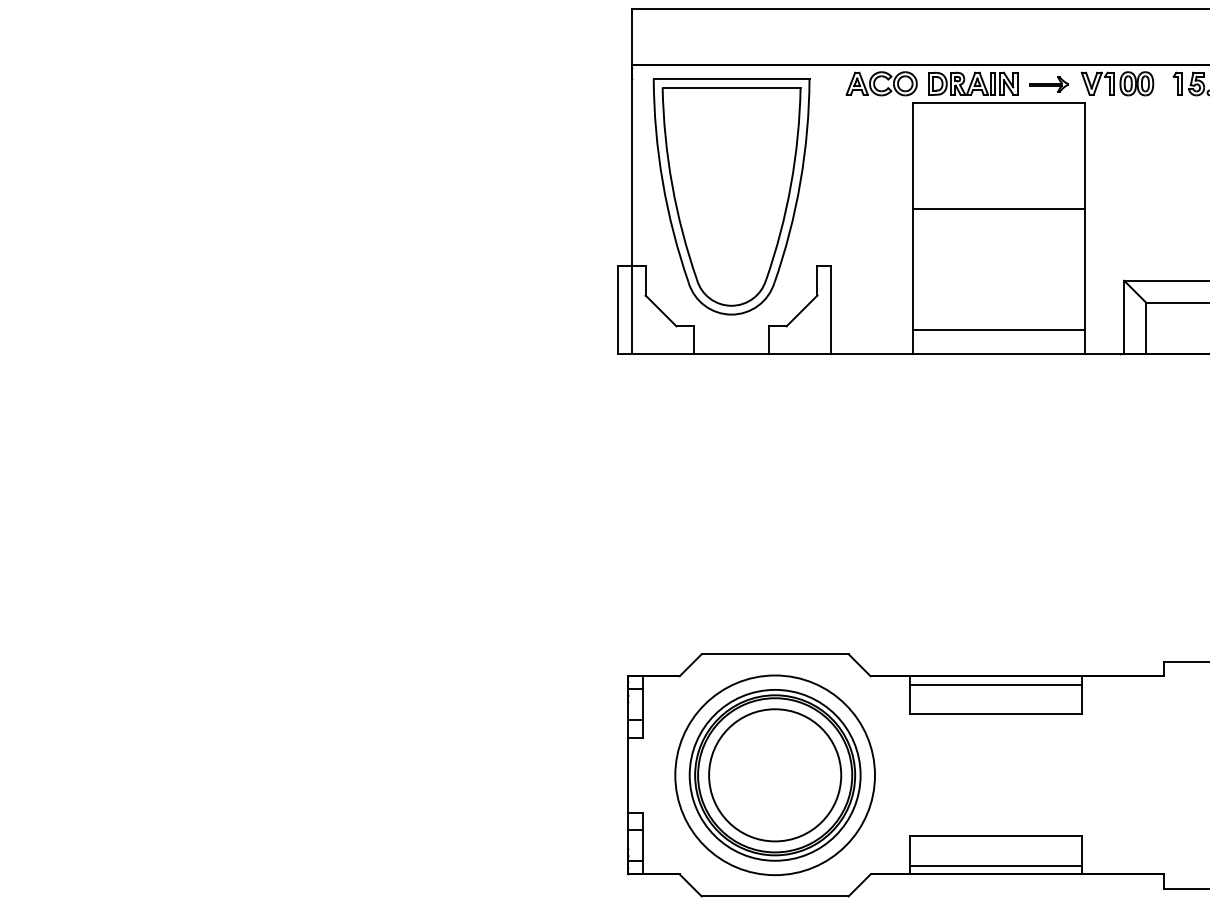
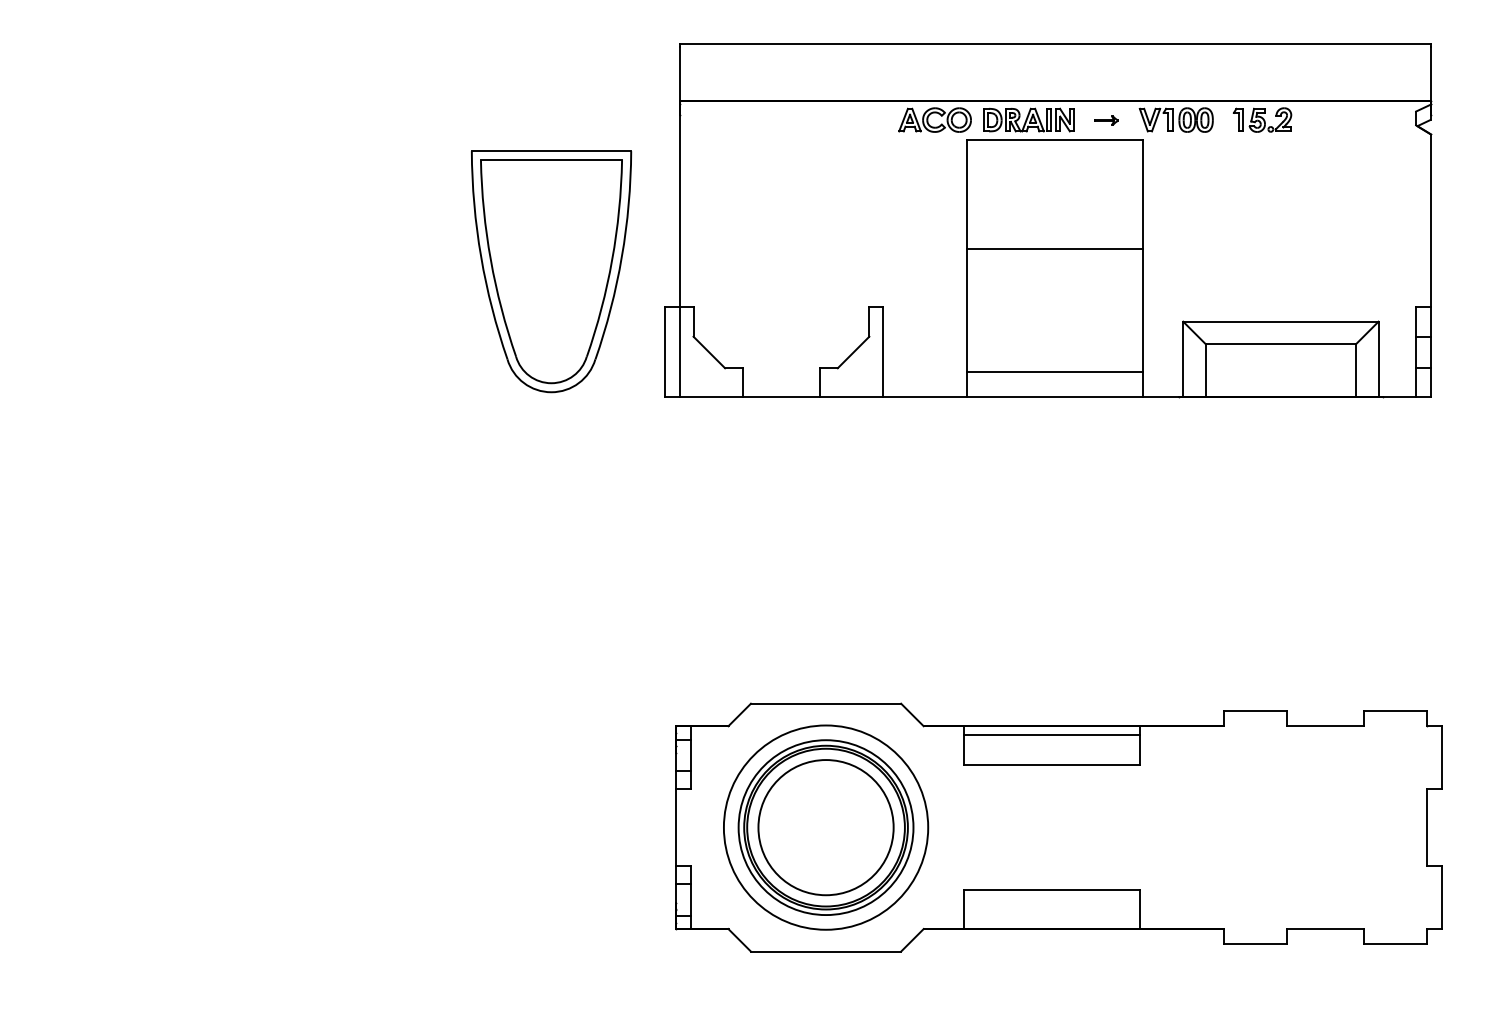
part: (1049, 84) -> (1106, 120), size x0.6
part: (731, 196) -> (551, 271), moved
line: (996, 866) -> (1052, 920), removed

